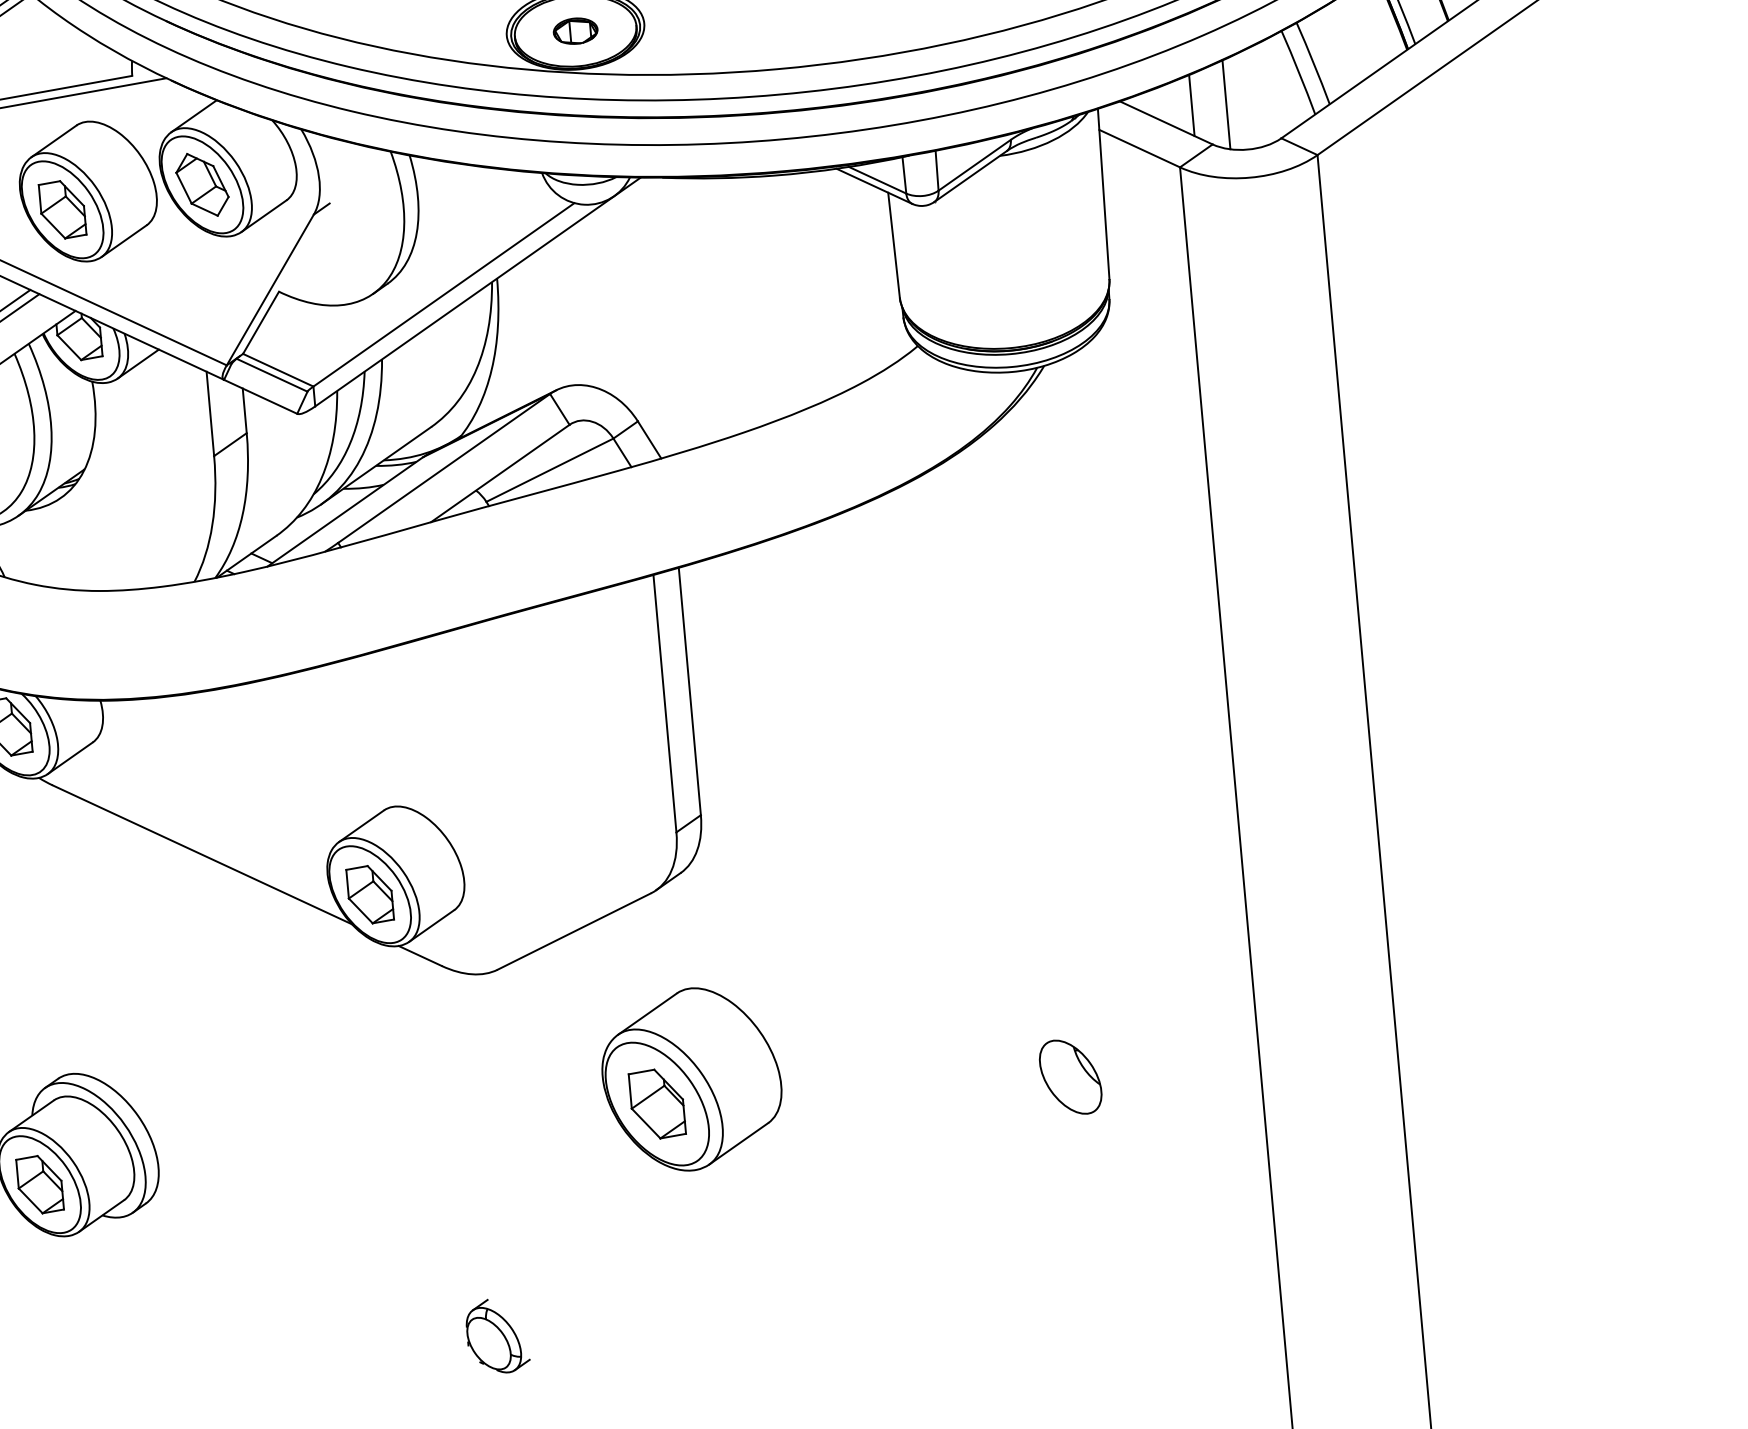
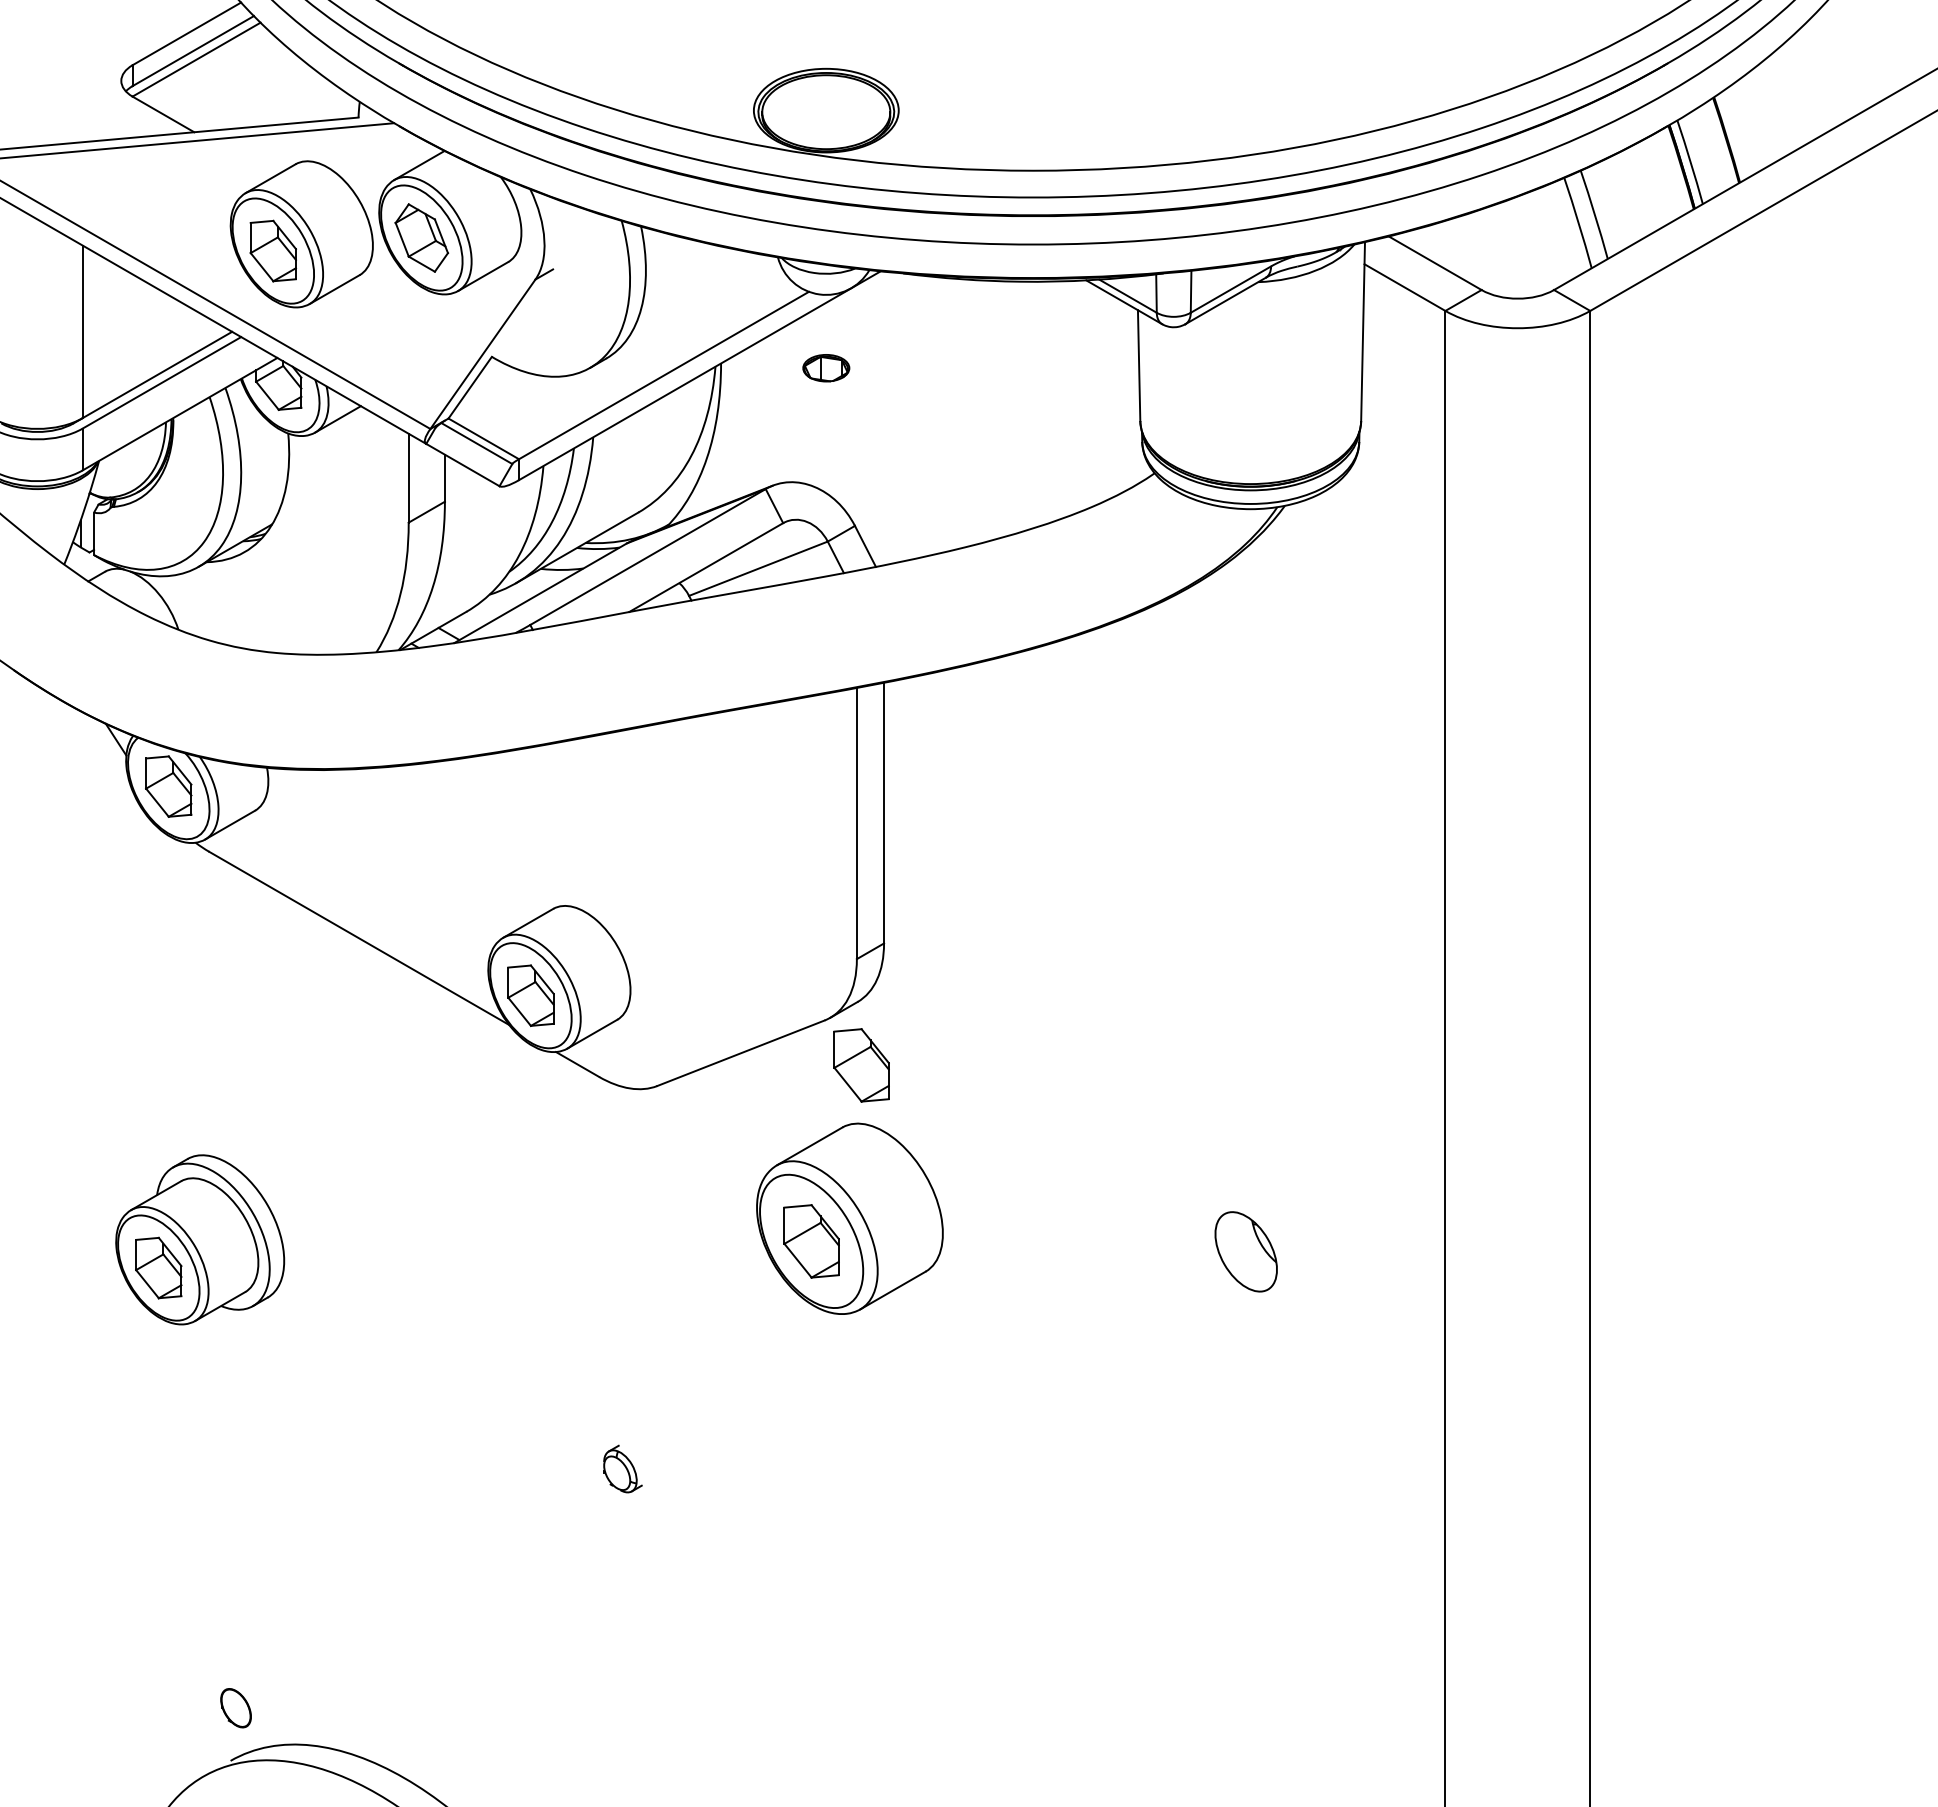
part: (575, 31) -> (826, 368), moved
line: (1226, 104) -> (1499, 249), removed
line: (1191, 105) -> (1463, 247), removed
part: (689, 932) -> (861, 1065), added
part: (497, 1335) -> (622, 1468), size x0.6

